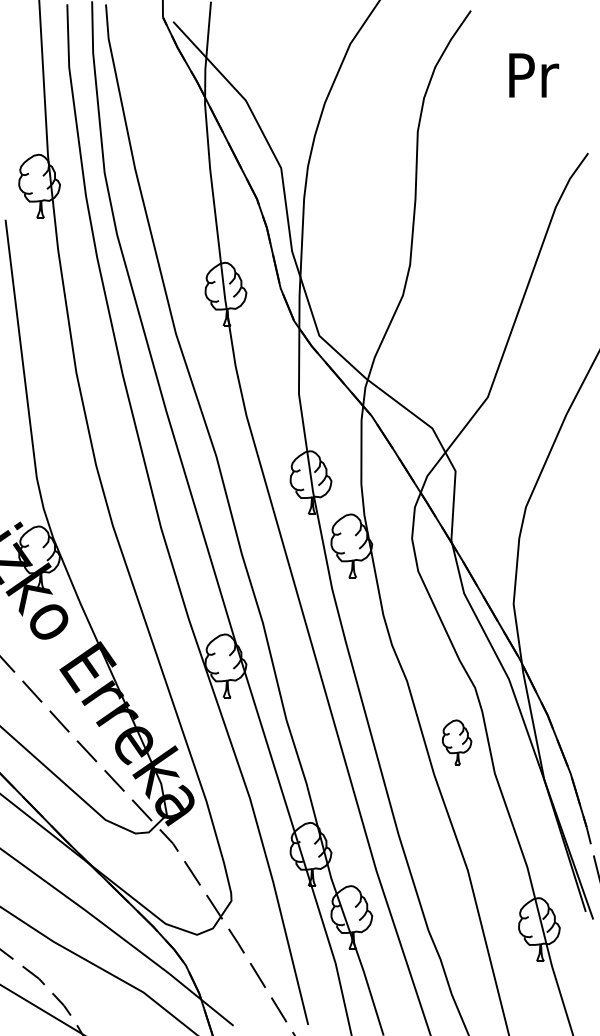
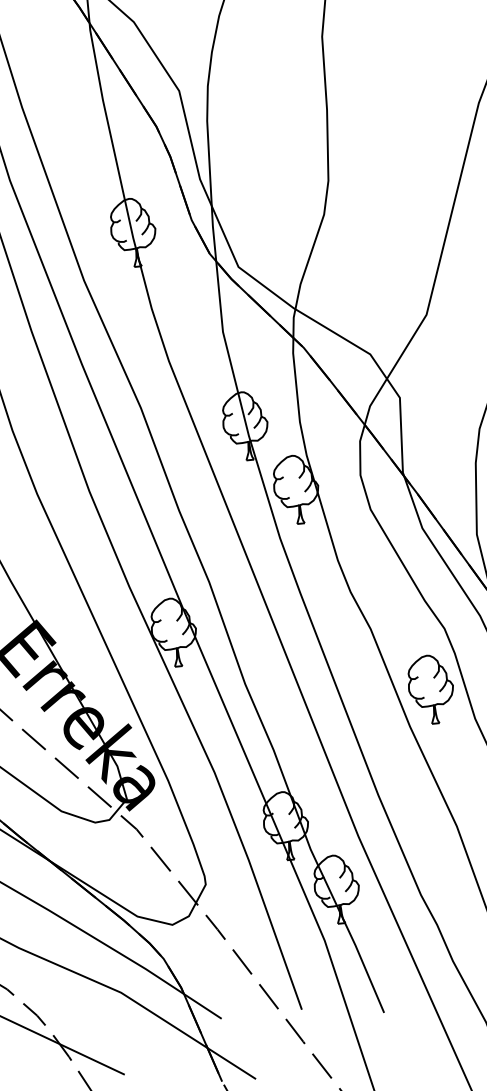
part: (456, 742) -> (430, 689), size x1.43

